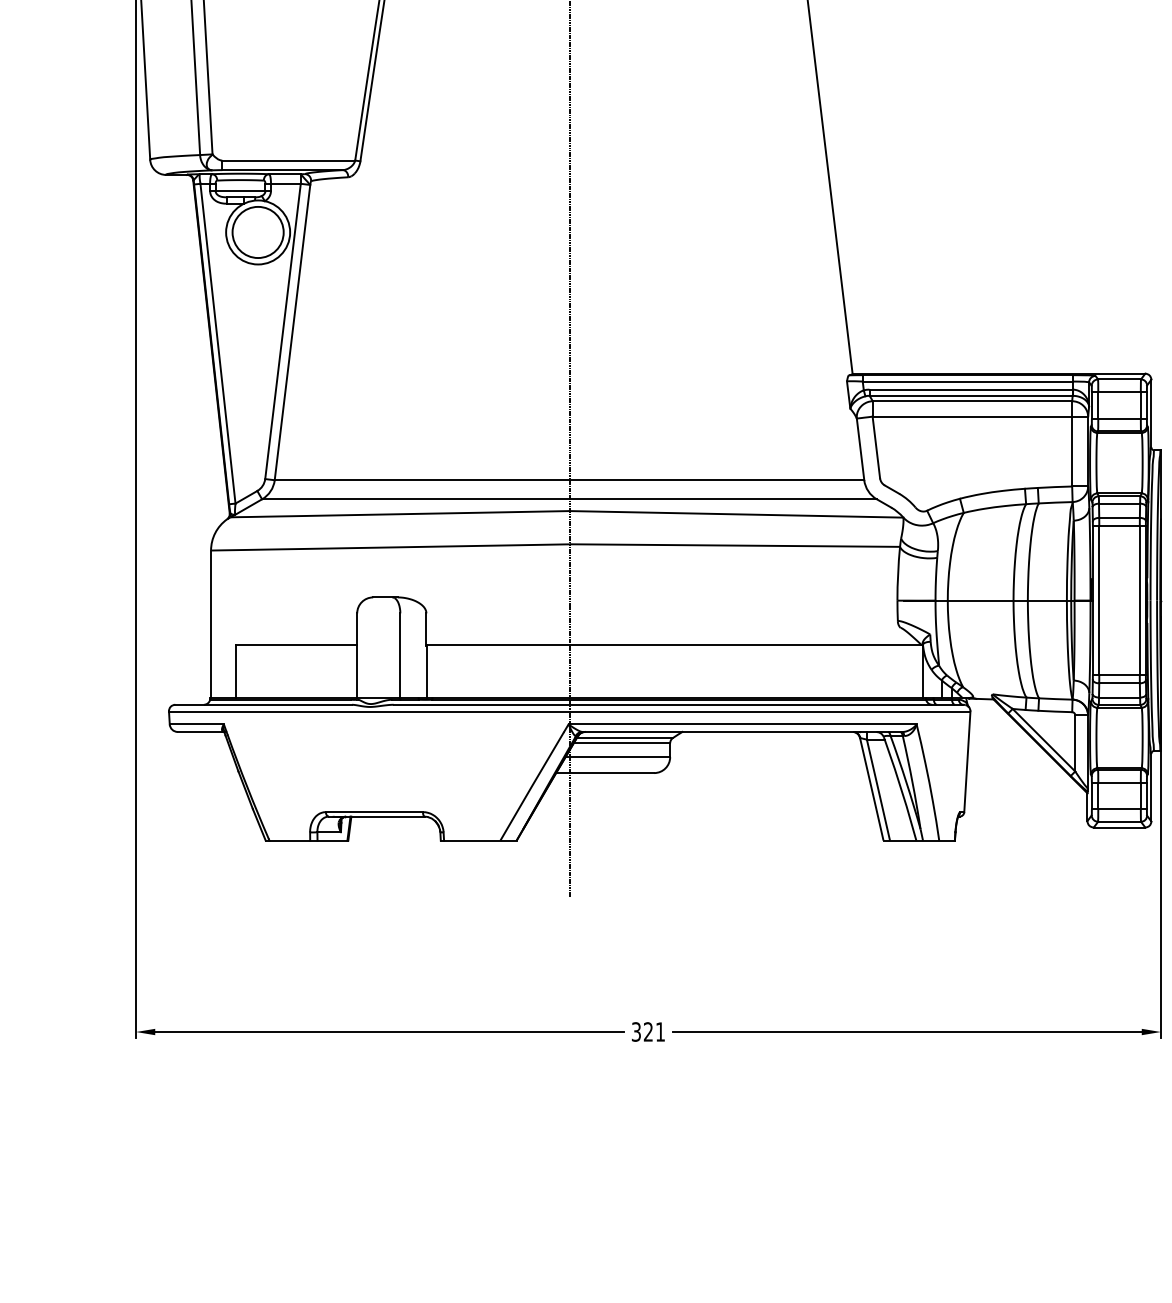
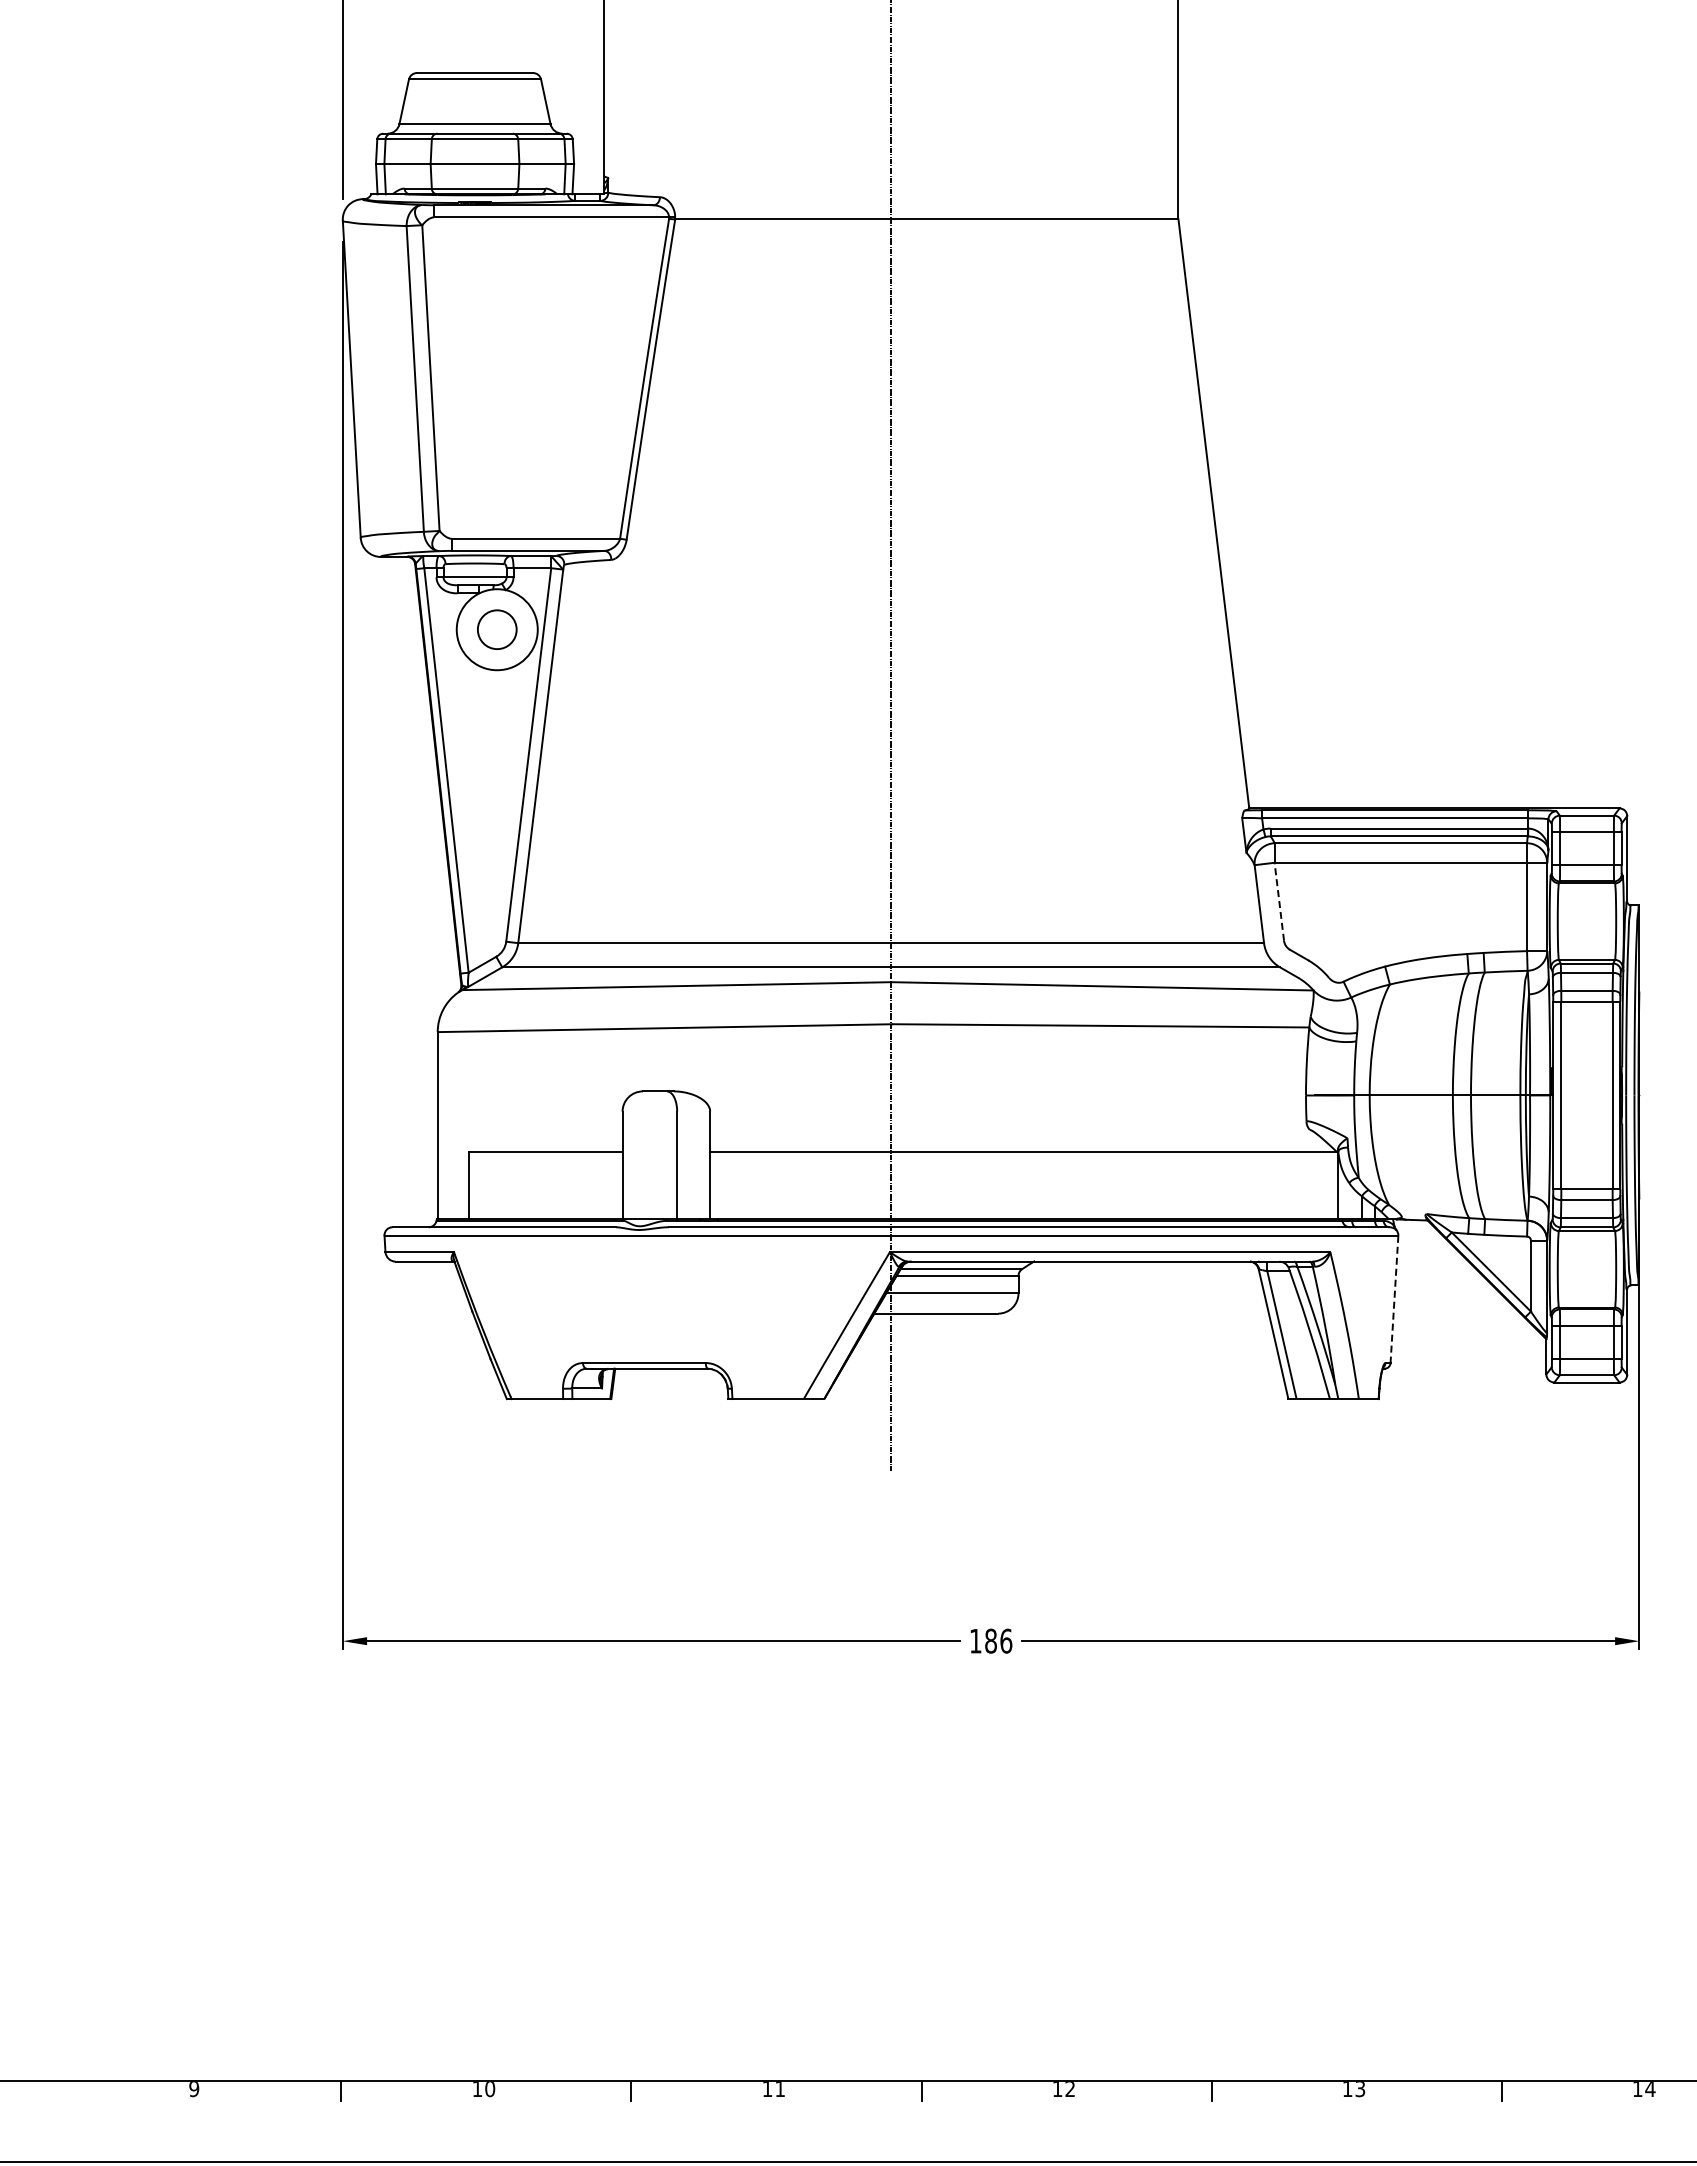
circle: (257, 232) -> (496, 629), size x0.6
line: (876, 447) -> (1279, 901), solid -> dashed
line: (967, 761) -> (1394, 1299), solid -> dashed
text: (648, 1031) -> (991, 1640), 321 -> 186

